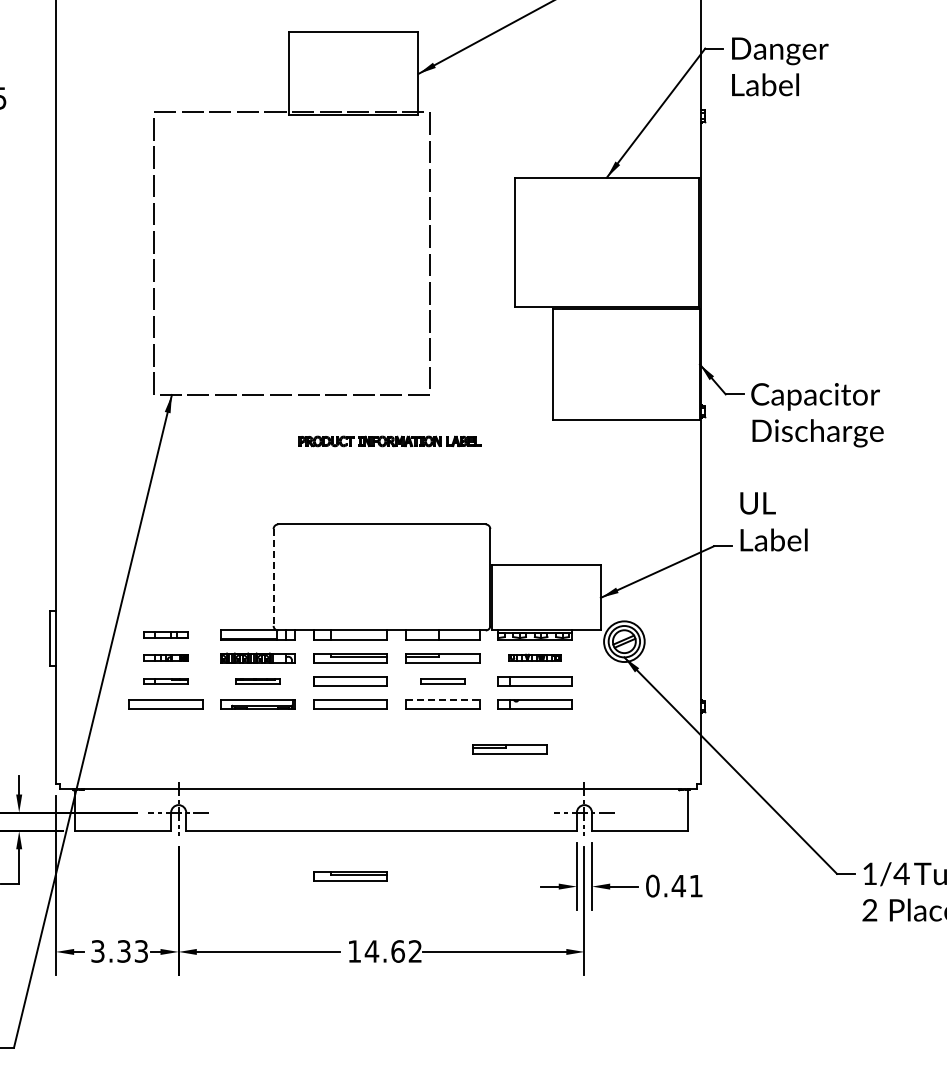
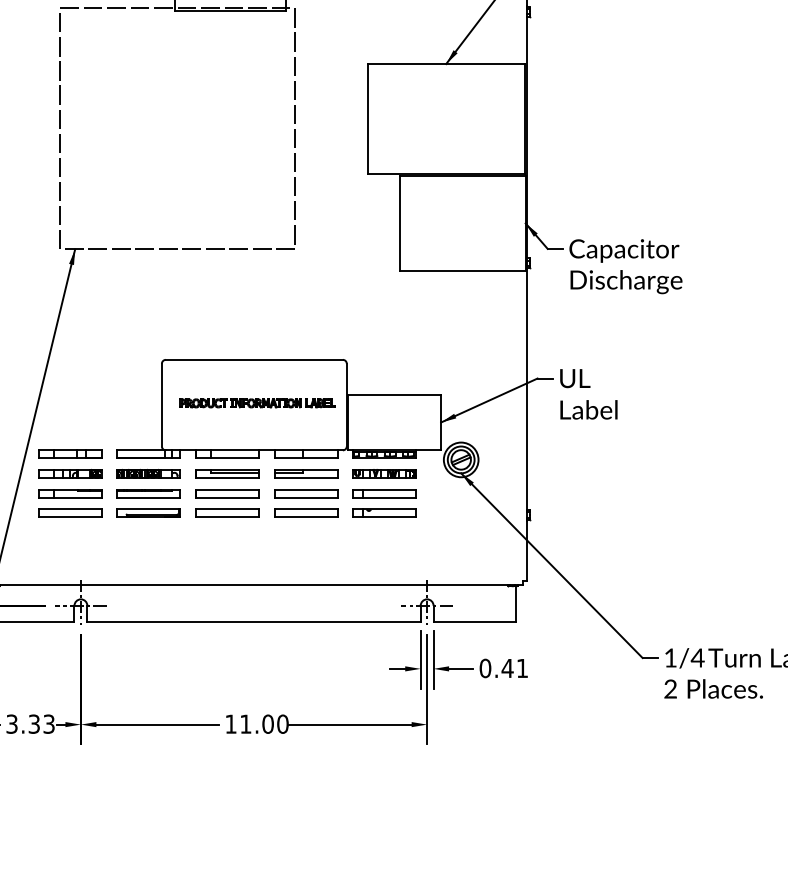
part: (389, 441) -> (257, 403), moved
text: (773, 521) -> (588, 394), moved
line: (273, 577) -> (161, 405), dashed -> solid
part: (165, 634) -> (69, 453), size x1.67
part: (165, 657) -> (69, 473), size x1.67
part: (534, 657) -> (384, 473), size x1.43
part: (165, 681) -> (69, 493), size x1.67
part: (257, 681) -> (148, 493), size x1.67
part: (442, 681) -> (306, 493), size x1.67
line: (442, 699) -> (306, 509), dashed -> solid
part: (509, 749) -> (363, 551), removed
part: (350, 876) -> (227, 660), removed
text: (393, 951) -> (264, 724), 14.62 -> 11.00

